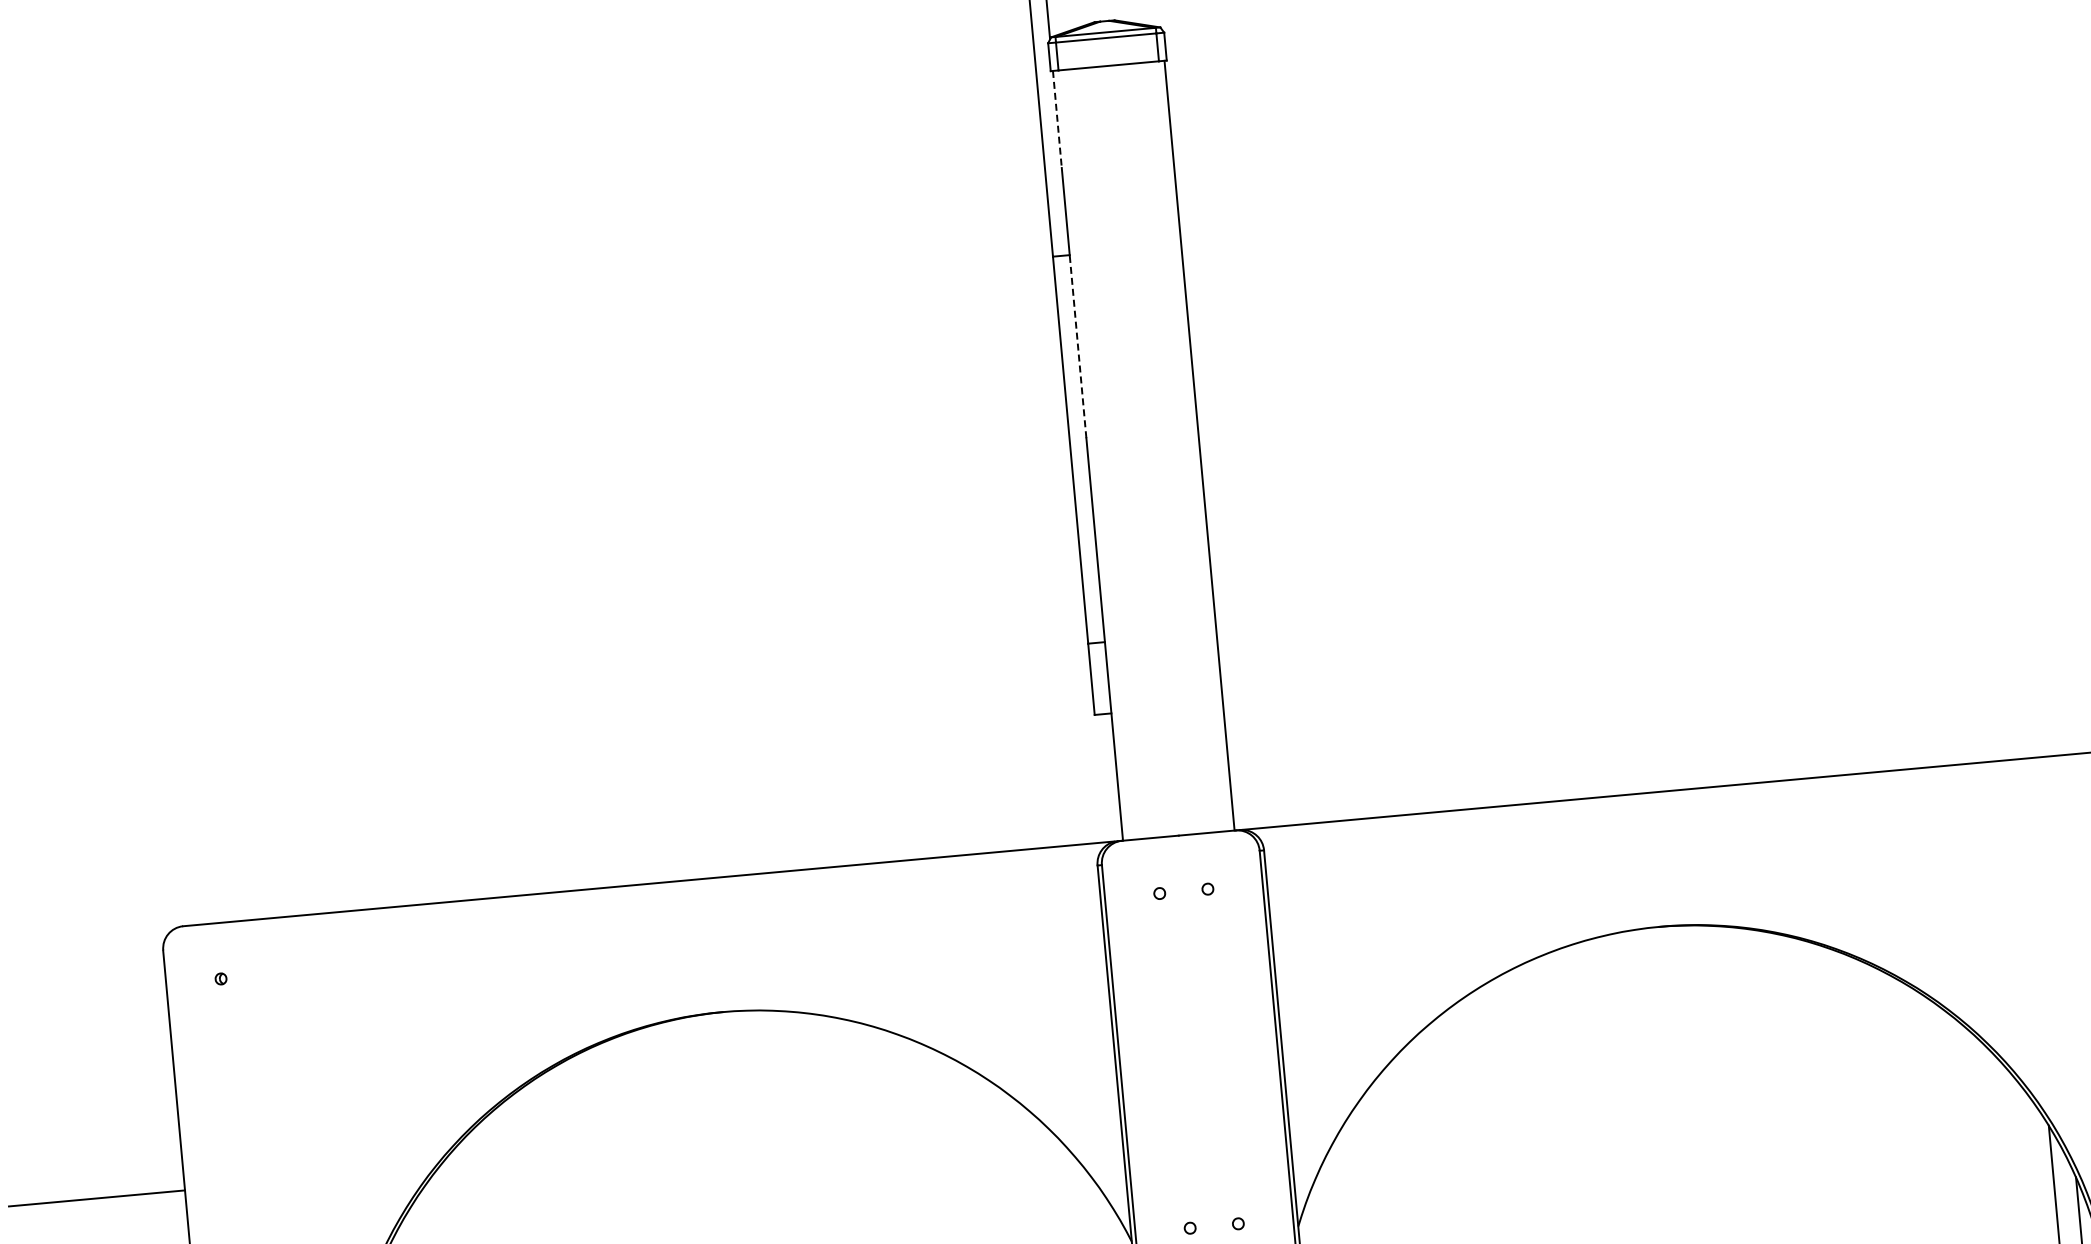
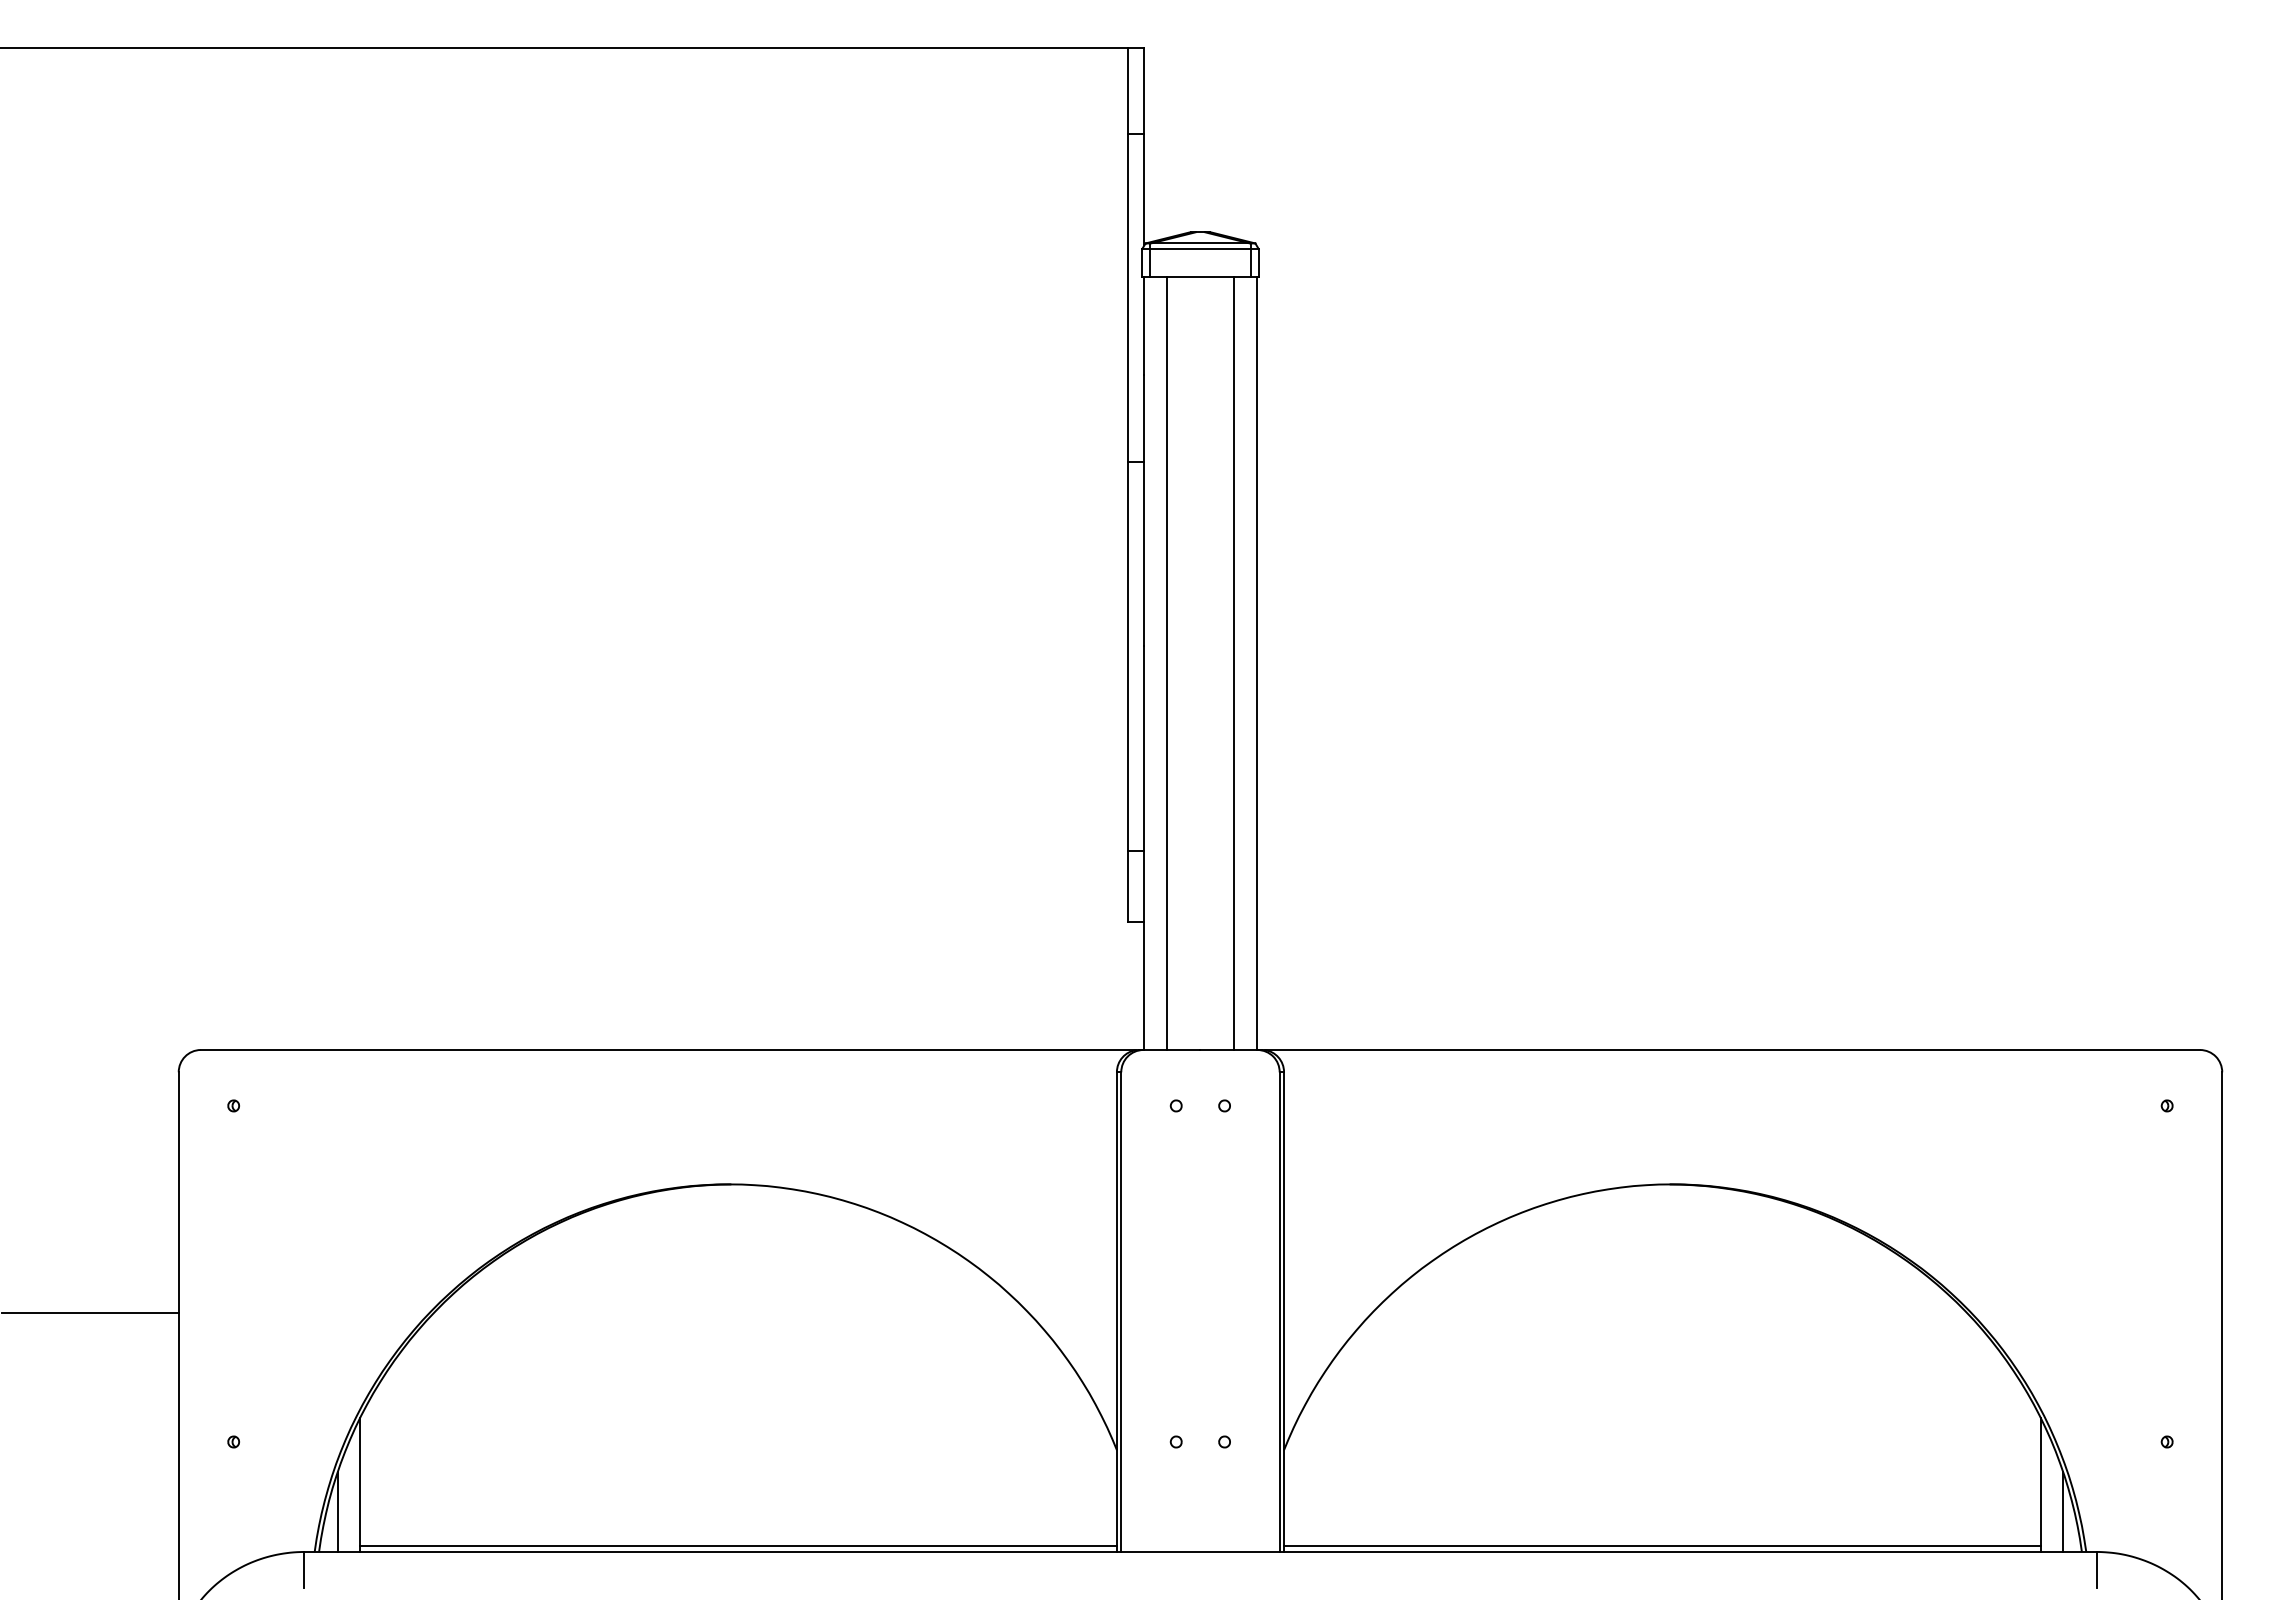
line: (1057, 119) -> (1144, 325), dashed -> solid
line: (1078, 346) -> (1144, 553), dashed -> solid
line: (1177, 447) -> (1234, 663), added
line: (1109, 453) -> (1166, 663), added

